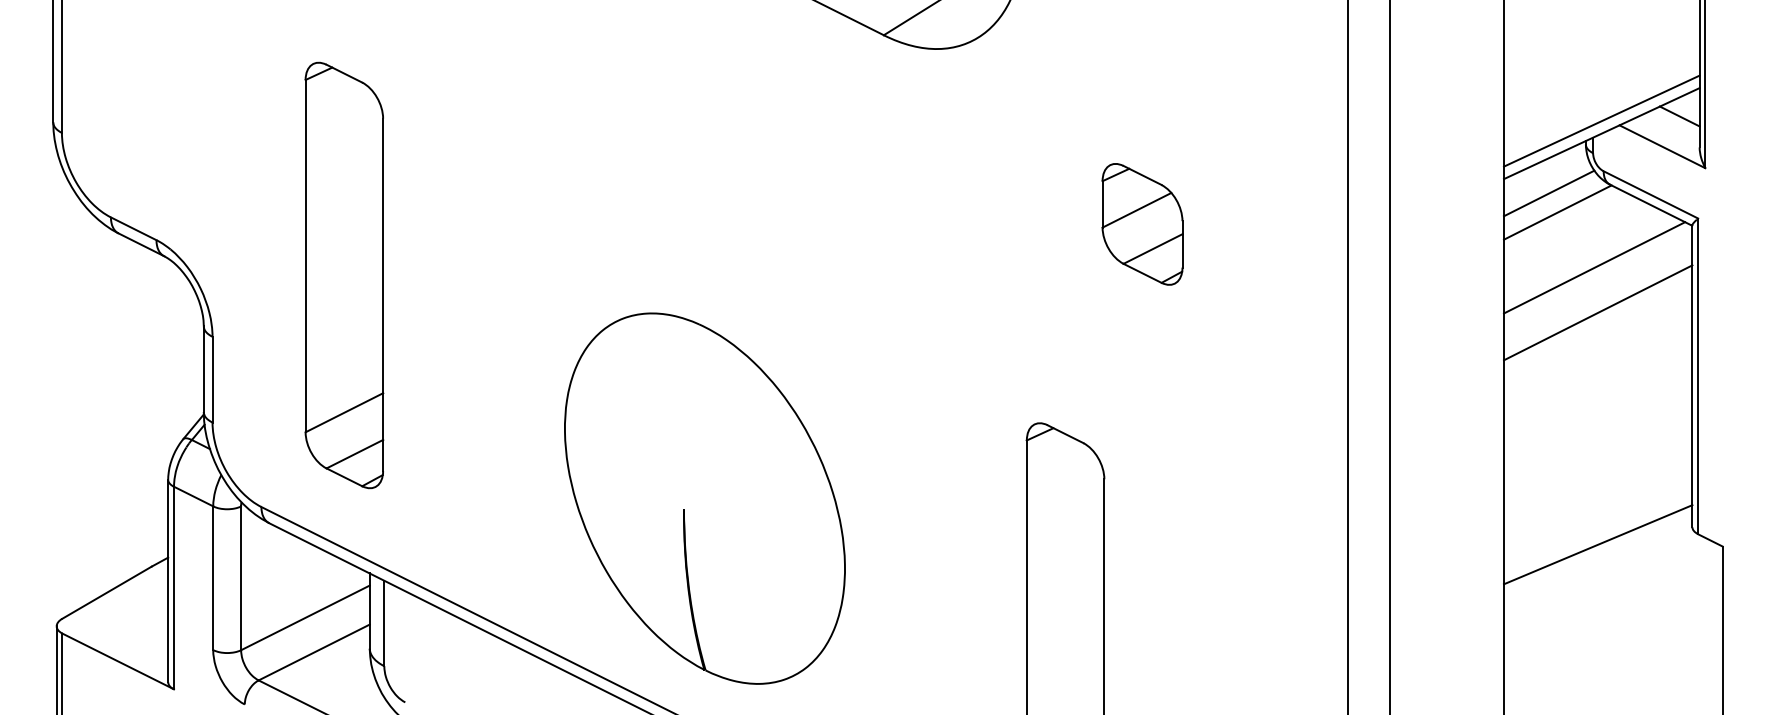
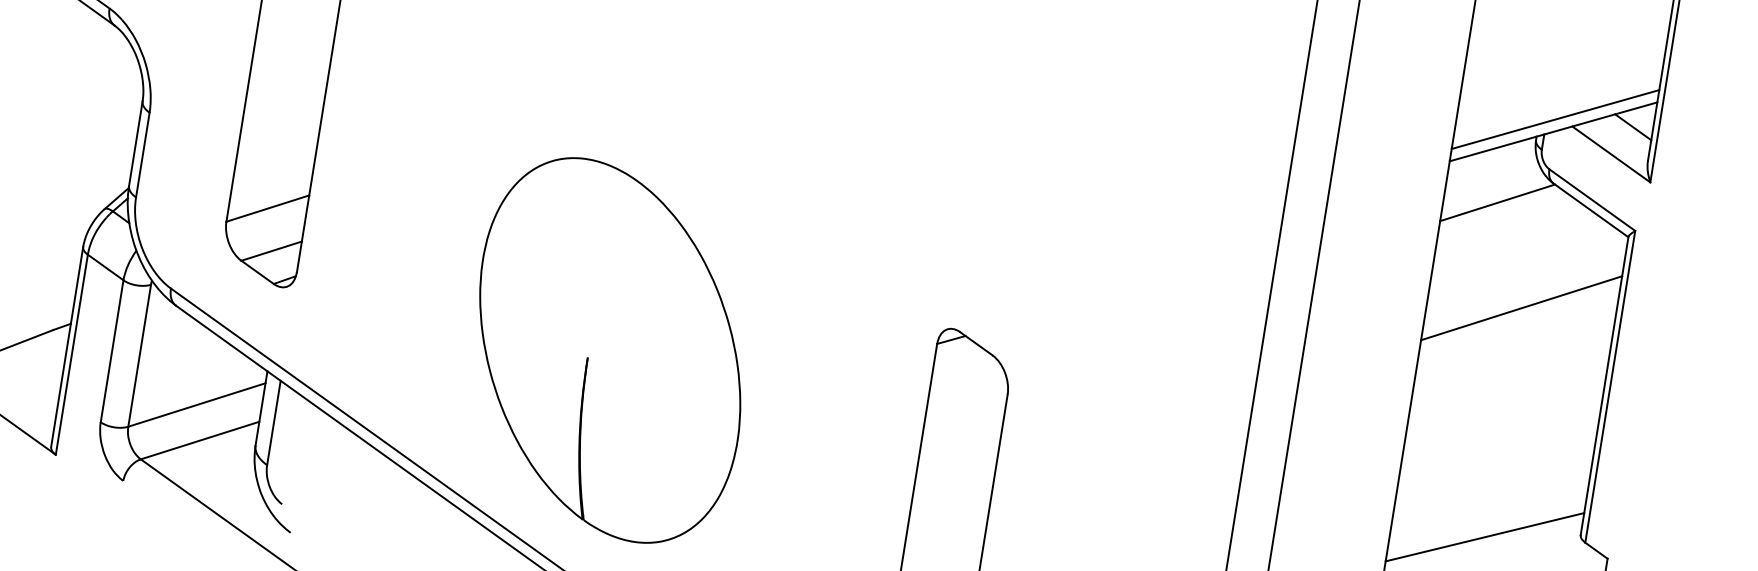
line: (1548, 193) -> (1491, 182), removed
part: (1142, 224) -> (1085, 148), removed
line: (1594, 267) -> (1525, 262), removed

